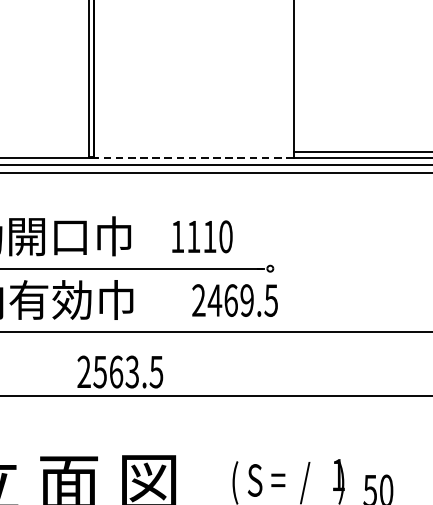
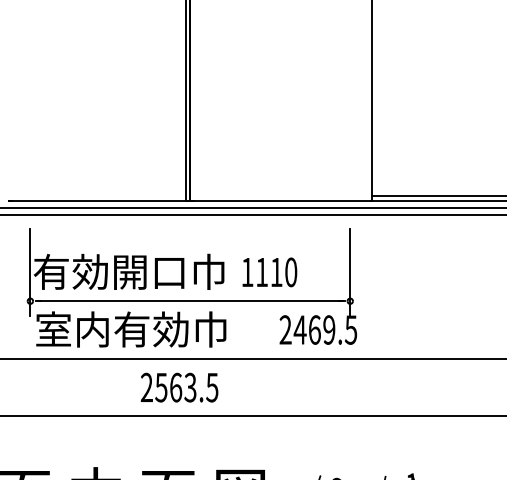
line: (193, 158) -> (280, 201), dashed -> solid
text: (202, 236) -> (269, 272), moved
line: (270, 236) -> (350, 272), added
text: (120, 371) -> (179, 387), moved

